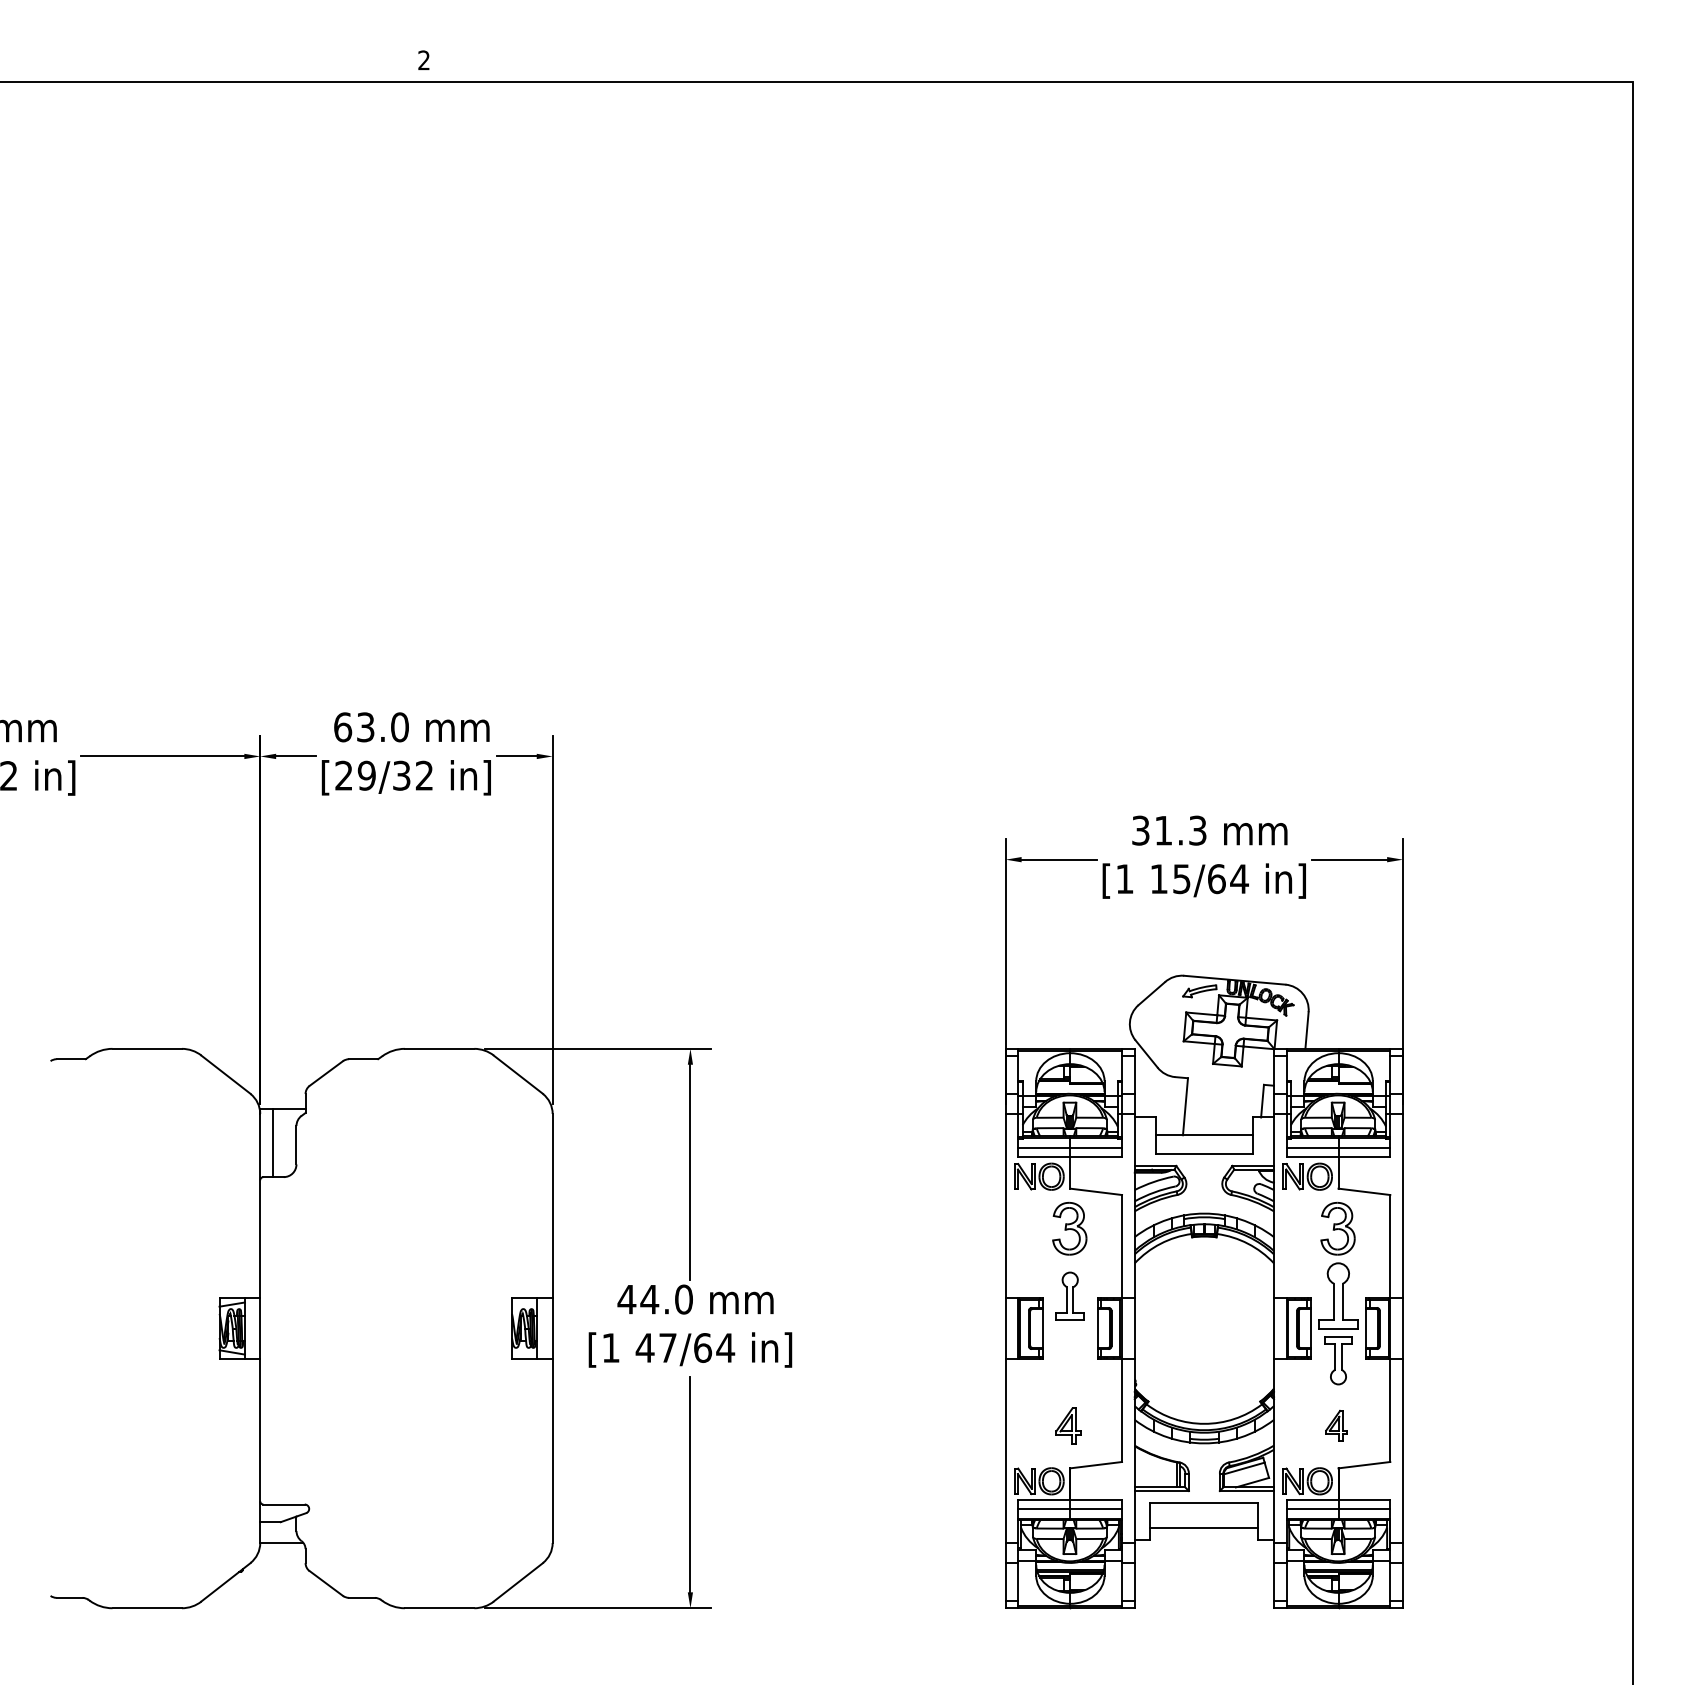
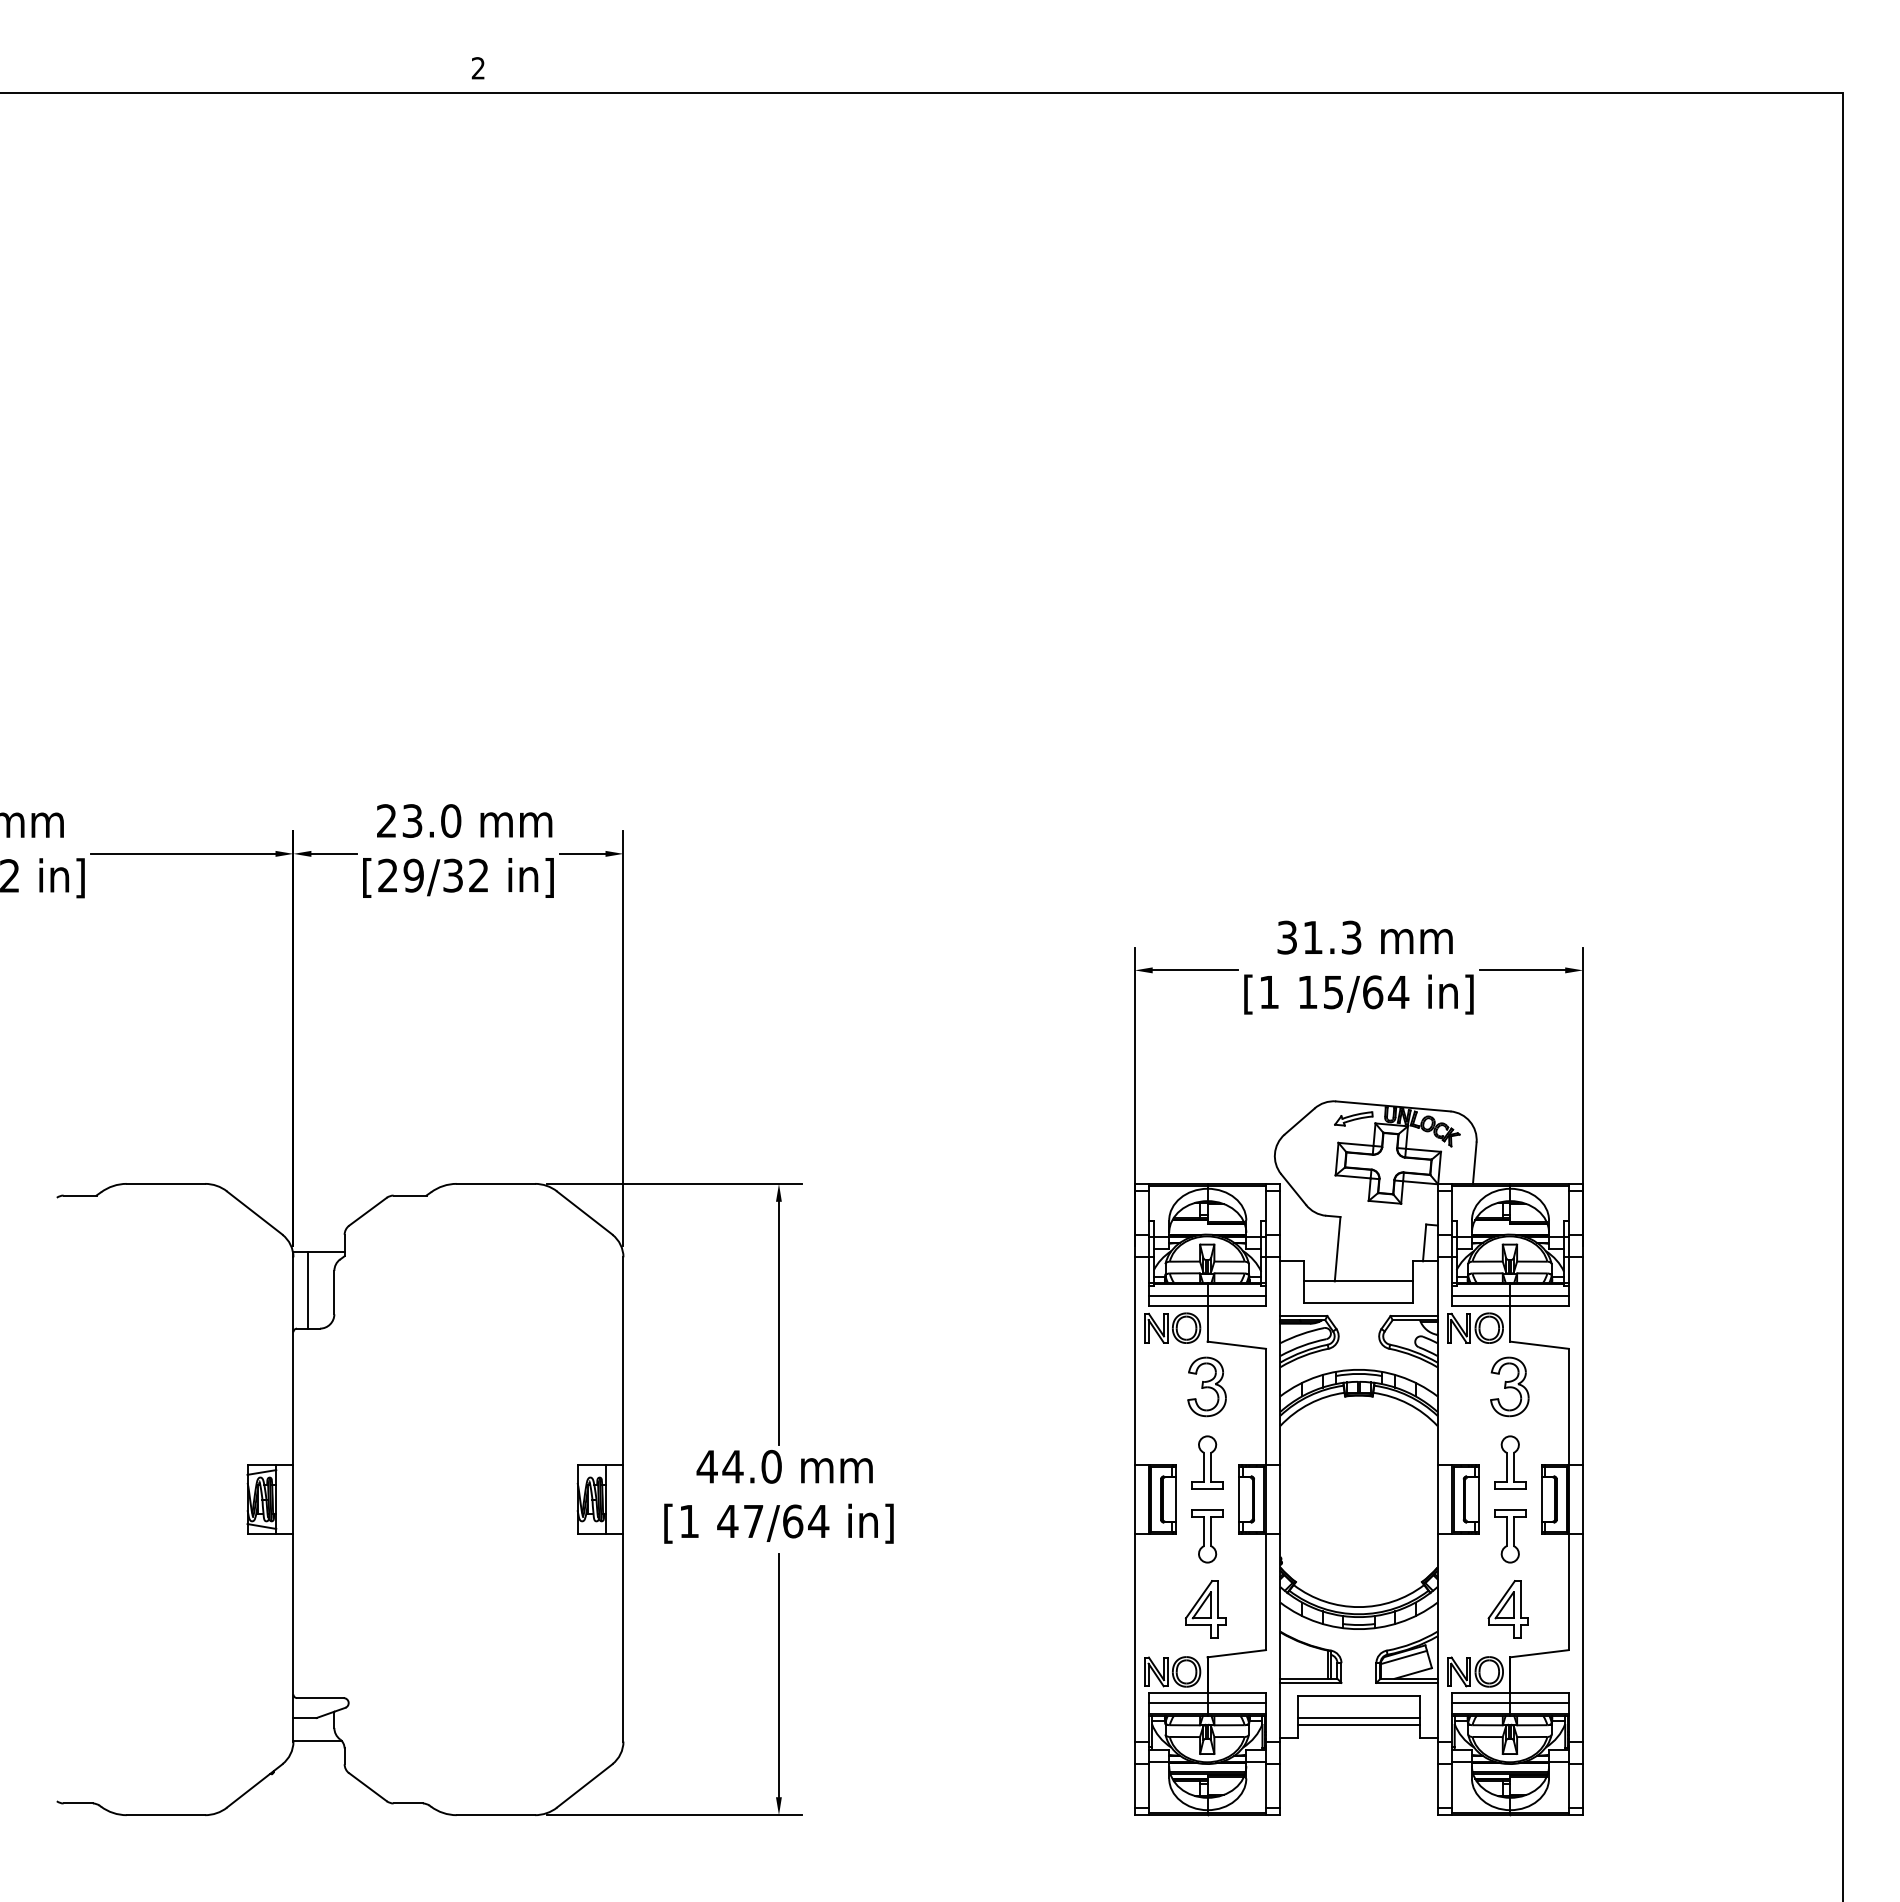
text: (342, 726) -> (386, 820), 63.0 -> 23.0
part: (1338, 1295) -> (1510, 1462), size x0.71
part: (1070, 1361) -> (1207, 1536), added
part: (1068, 1425) -> (1205, 1609), size x1.43
part: (1336, 1425) -> (1507, 1609), size x1.67
line: (1203, 1521) -> (1358, 1717), added

